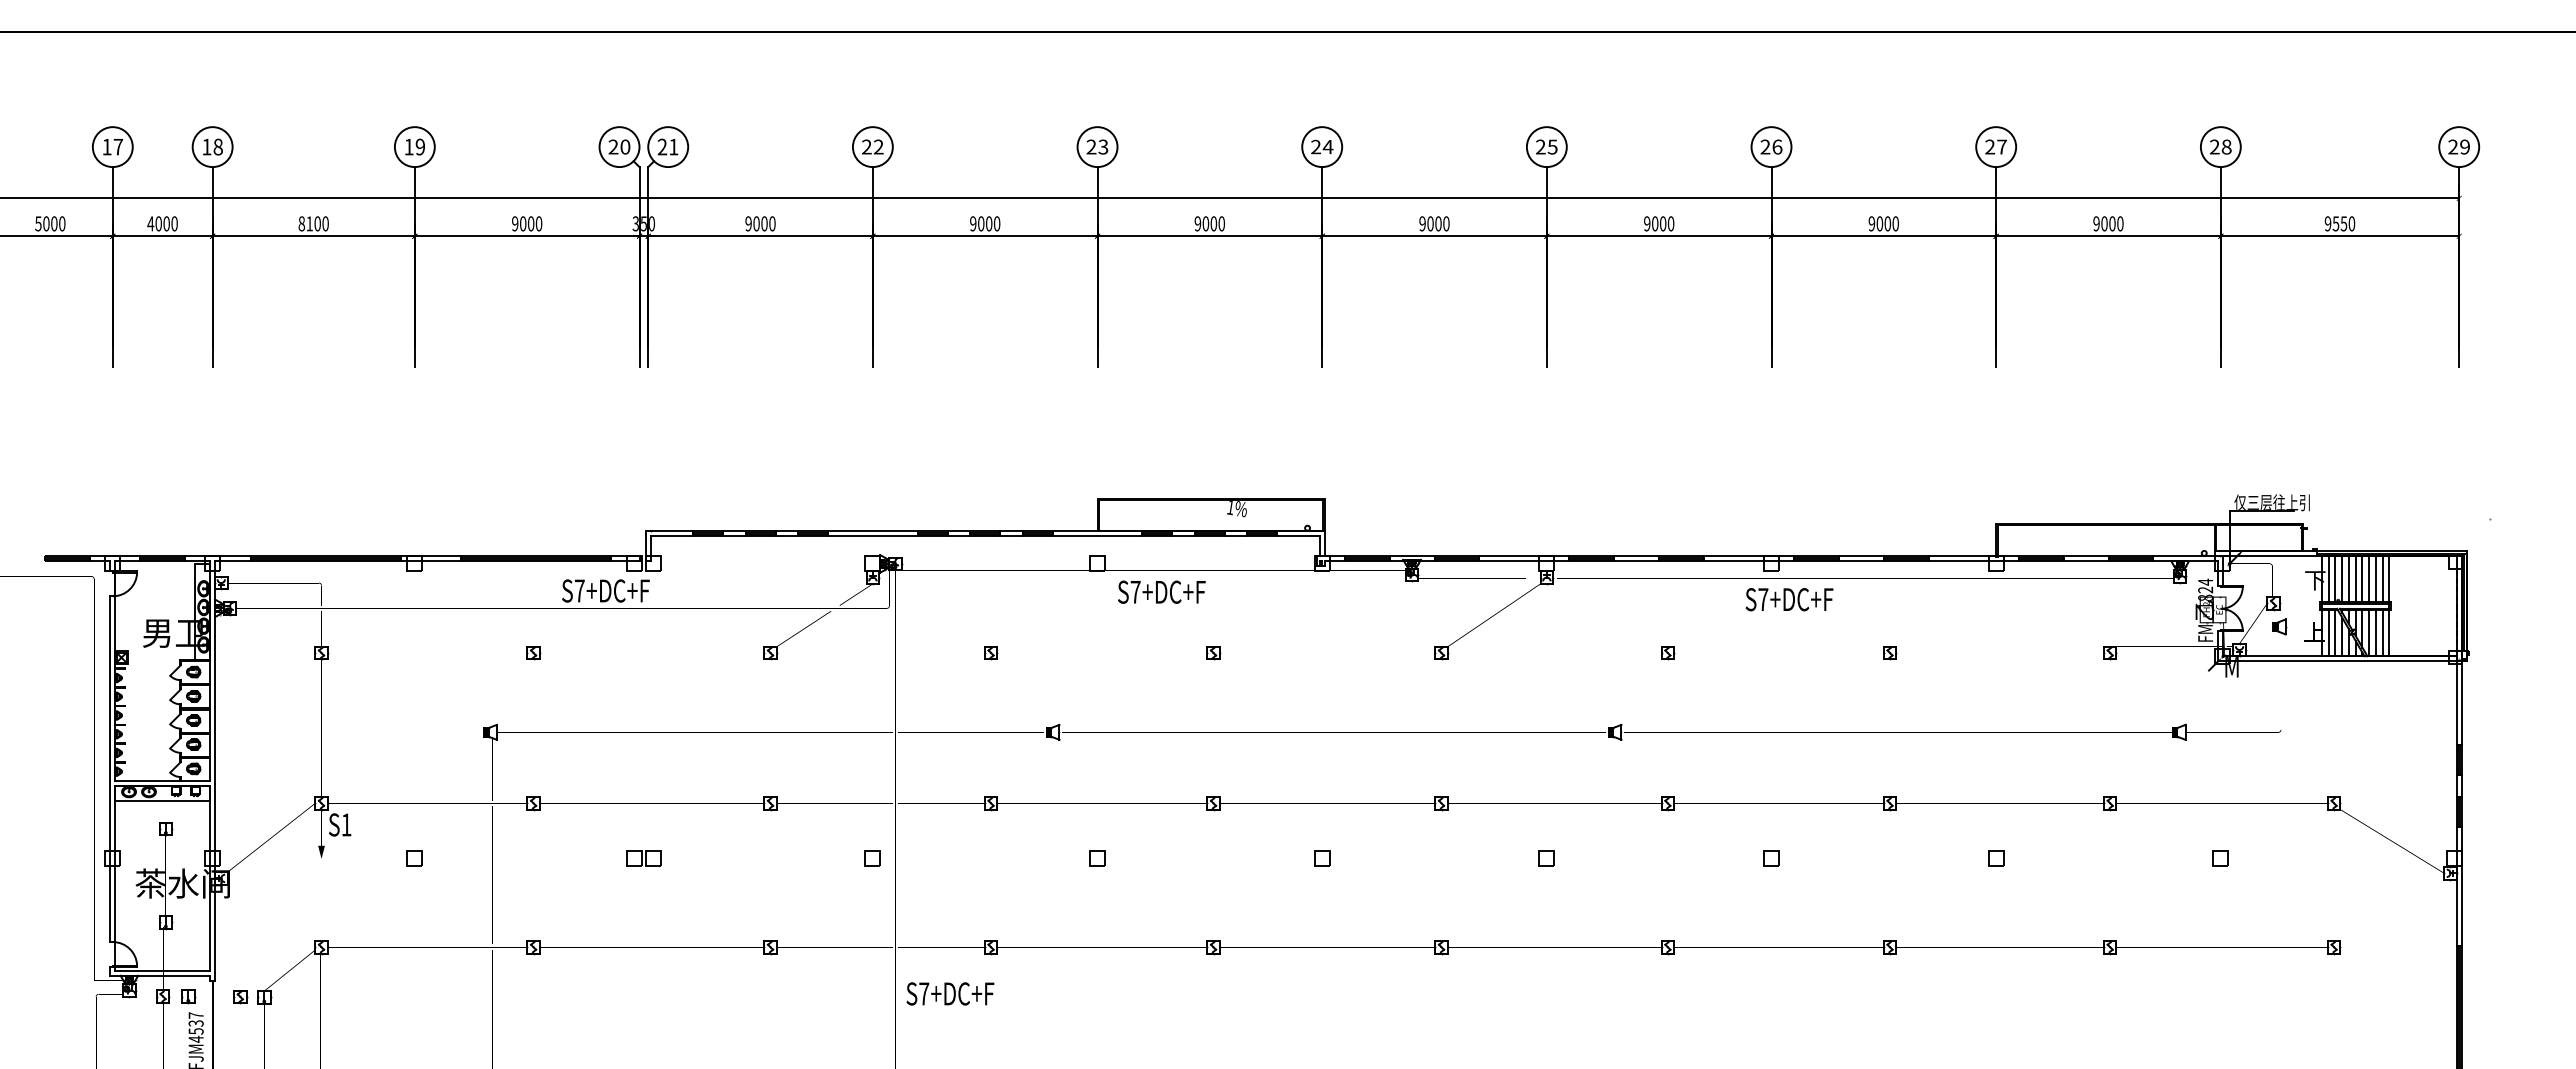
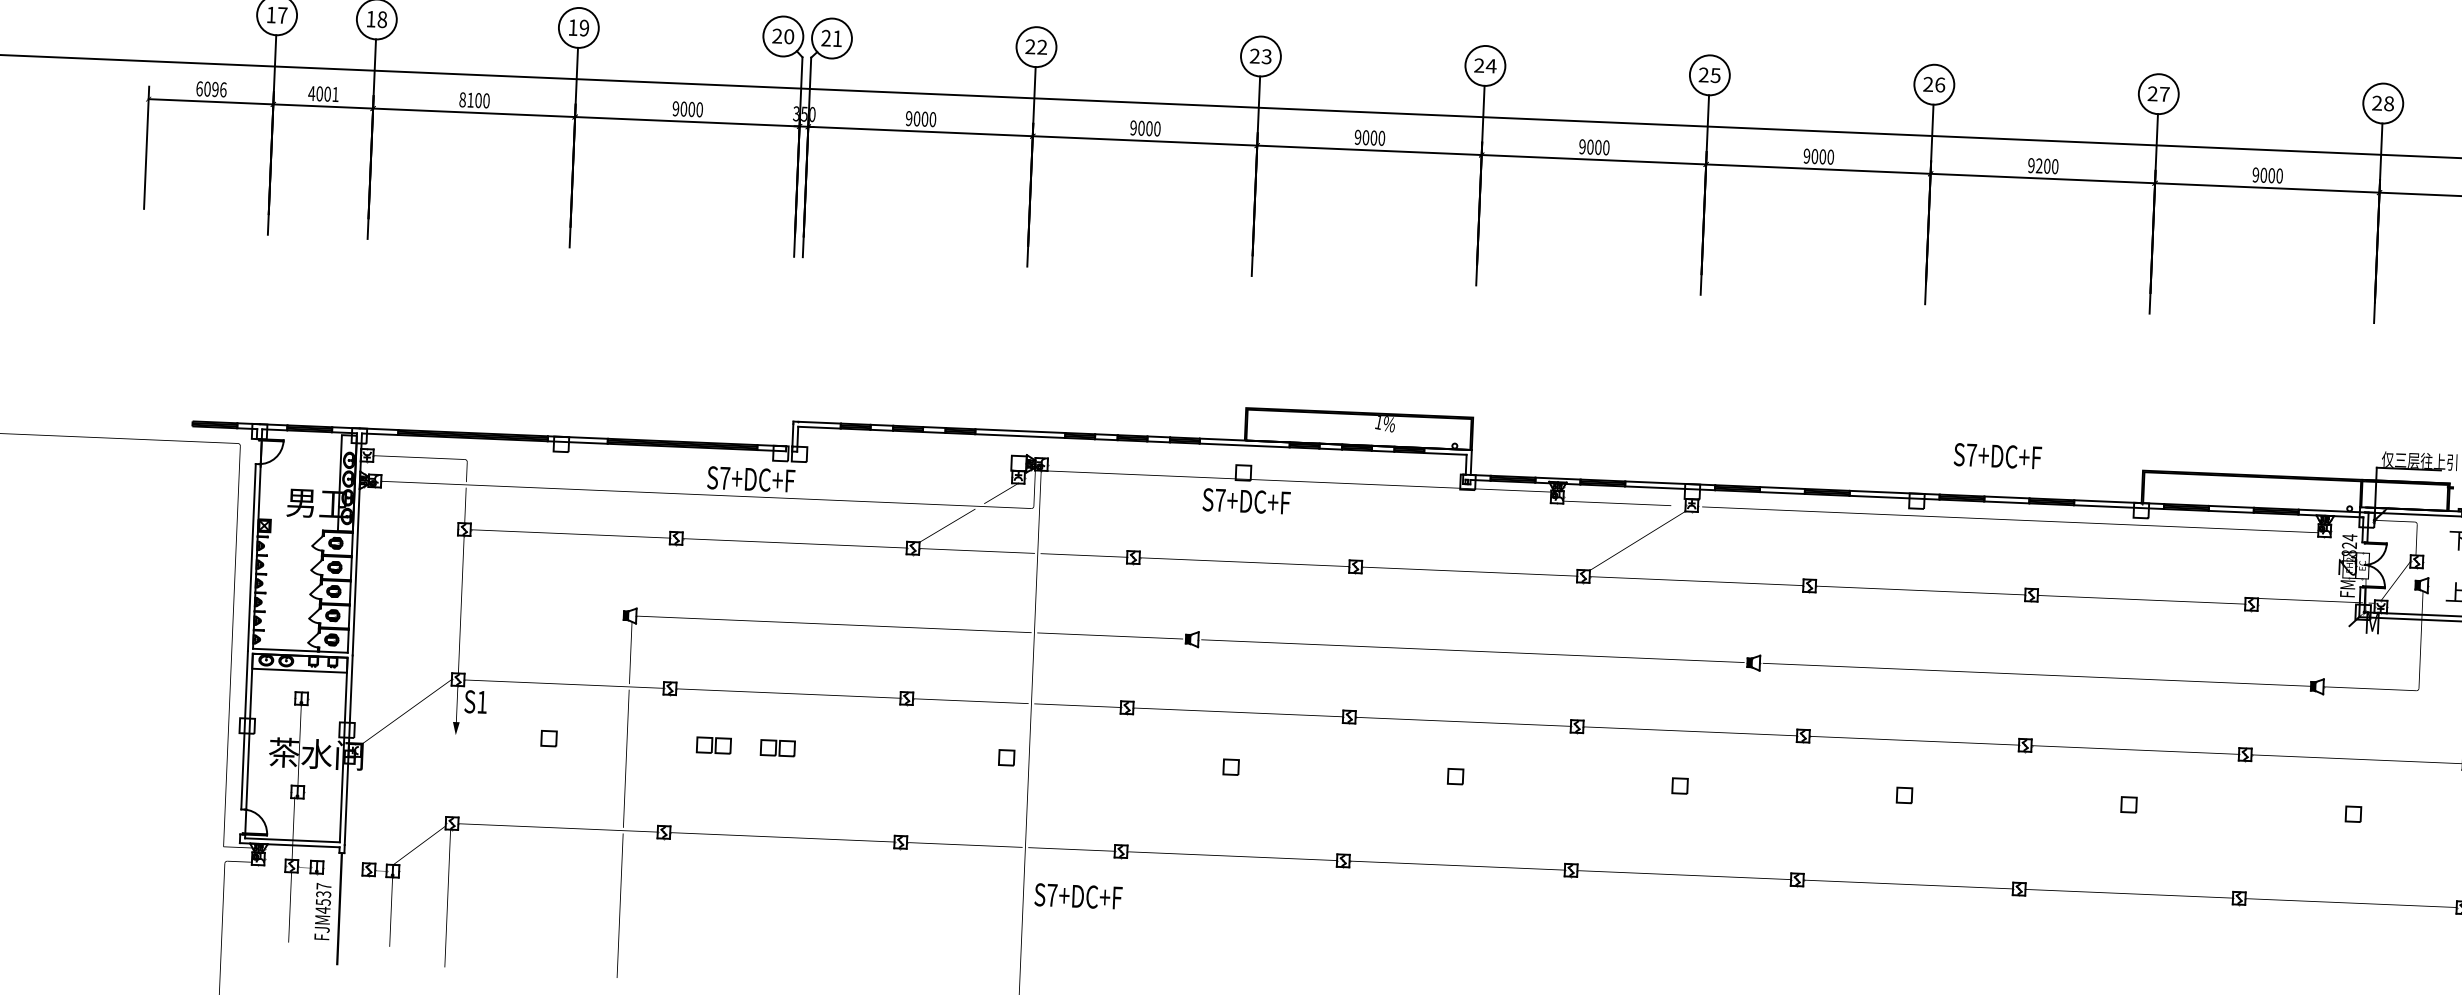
text: (50, 223) -> (211, 89), 5000 -> 6096
text: (174, 223) -> (335, 94), 4000 -> 4001
text: (1879, 223) -> (2039, 165), 9000 -> 9200
text: (1161, 591) -> (1246, 500), moved
text: (1789, 599) -> (1997, 456), moved
part: (579, 858) -> (713, 745), added

